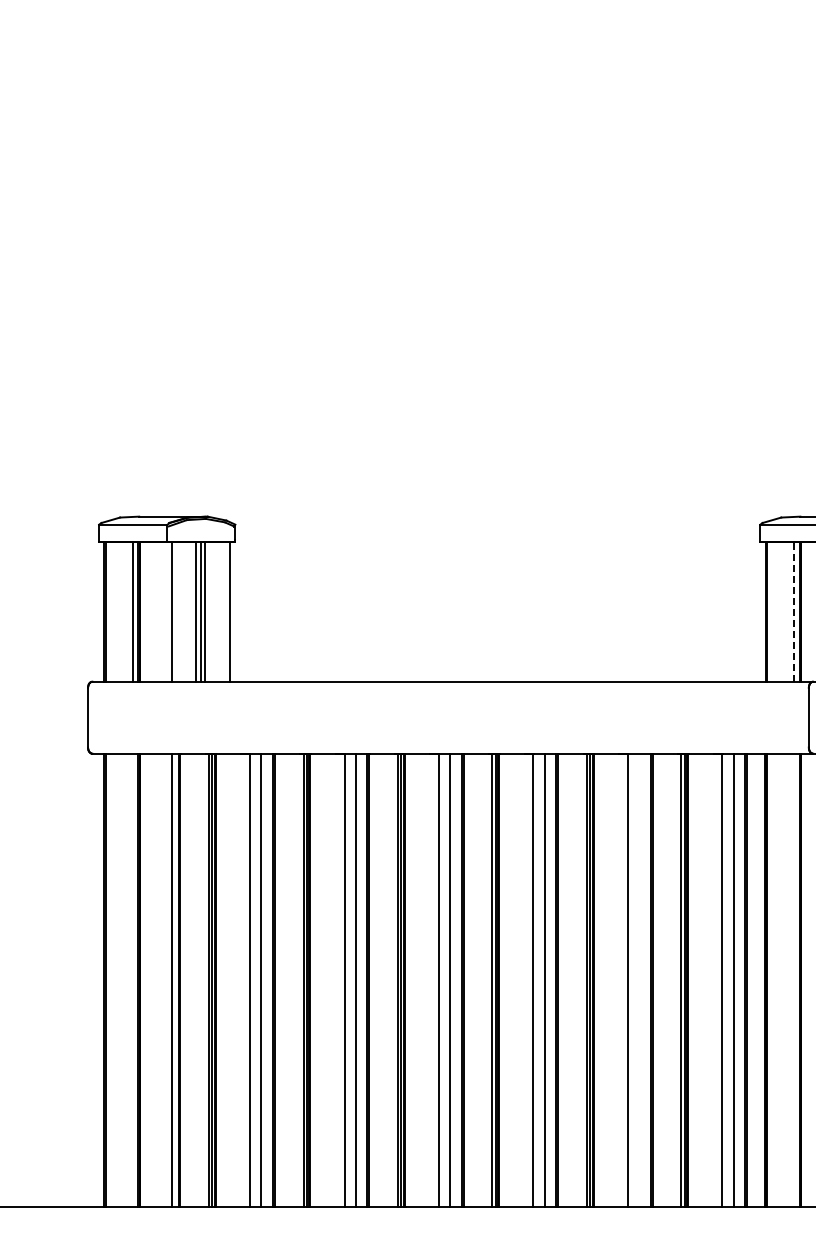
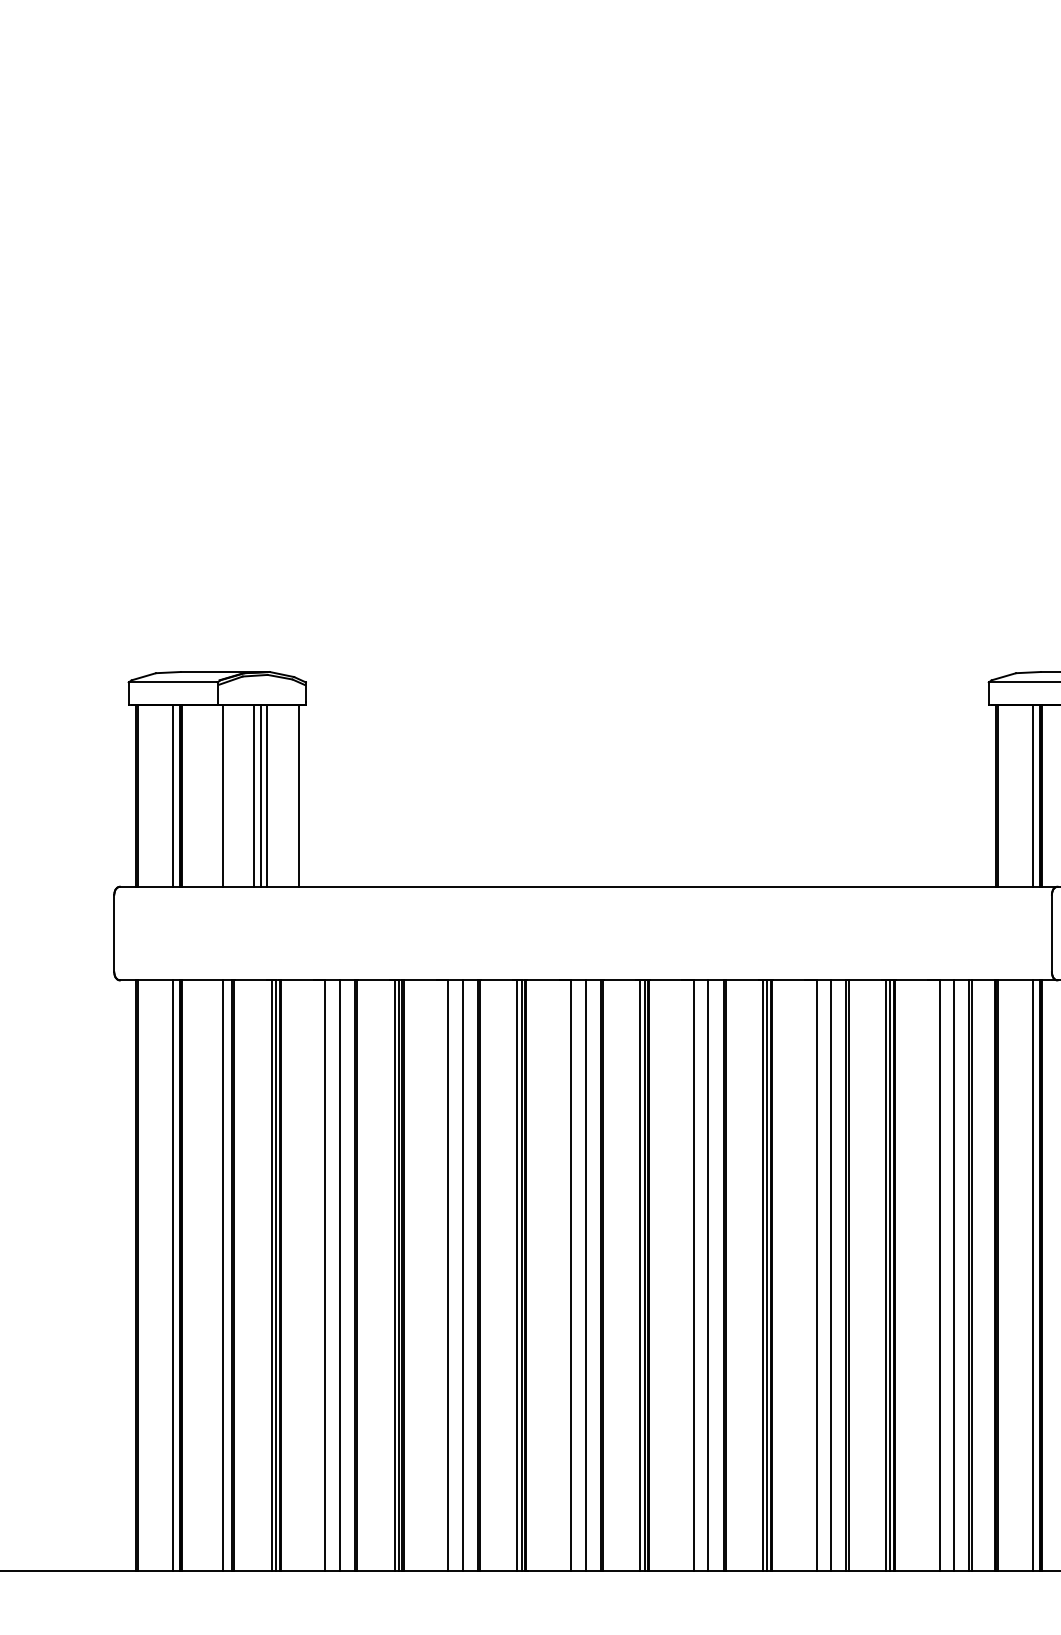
line: (794, 611) -> (1033, 795), dashed -> solid
line: (132, 980) -> (172, 1275), added
line: (639, 980) -> (831, 1275), added
line: (794, 980) -> (1033, 1275), added

